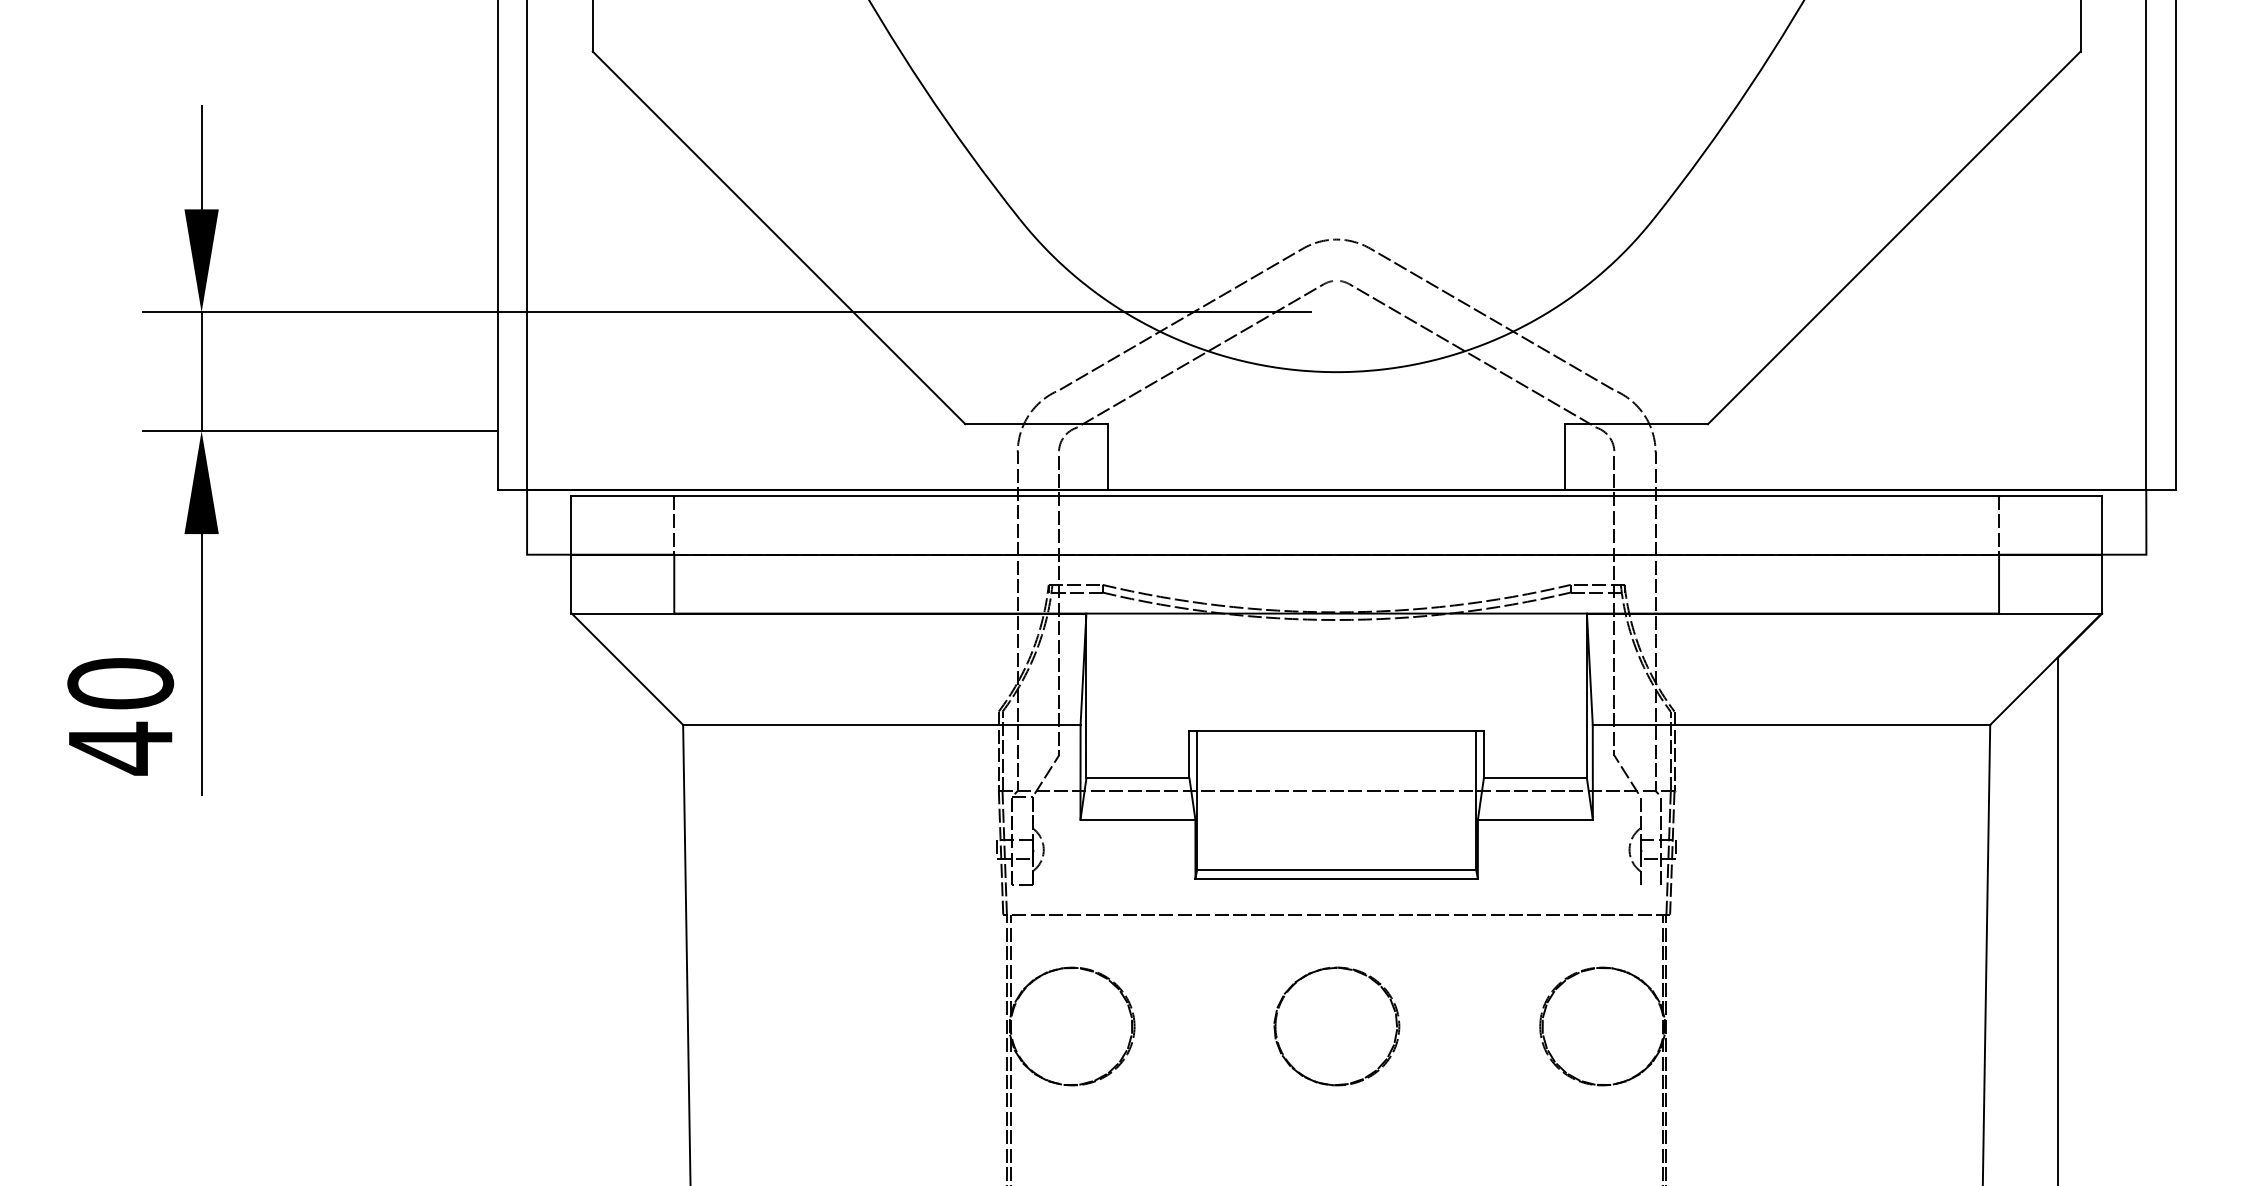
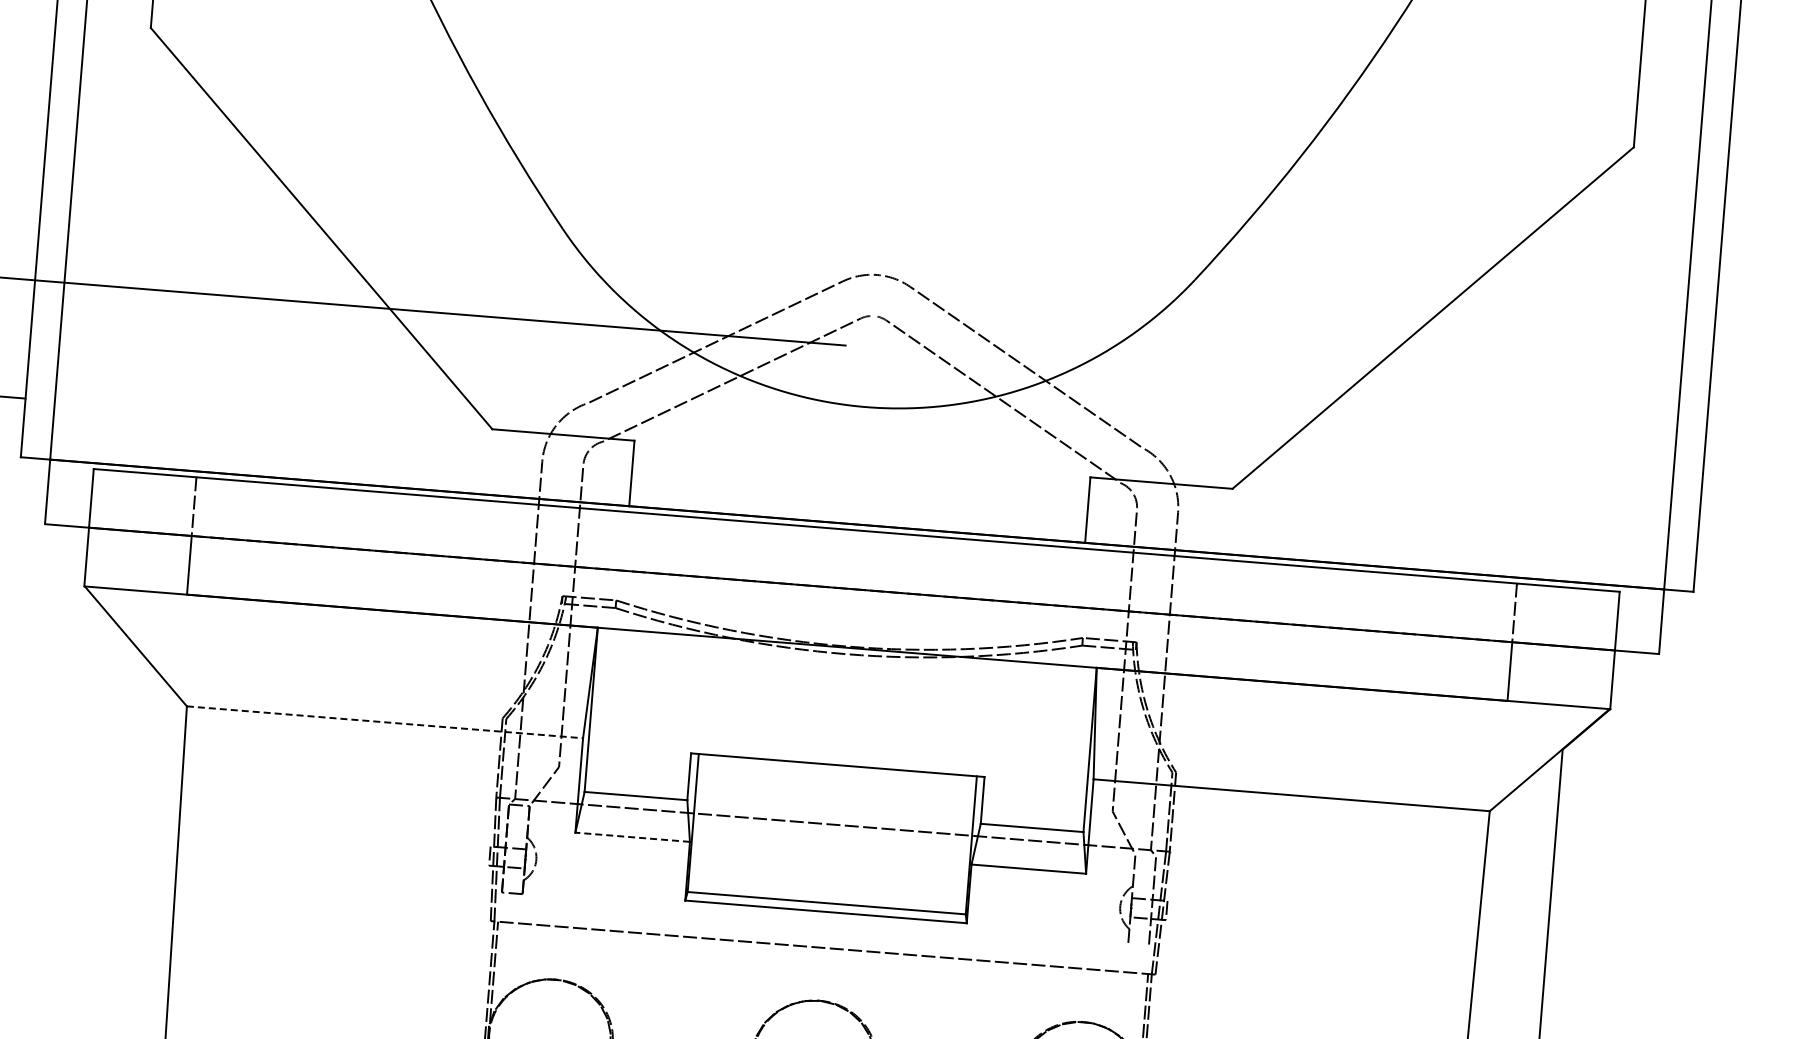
line: (881, 724) -> (384, 721), solid -> dashed
line: (1137, 819) -> (632, 837), solid -> dashed

